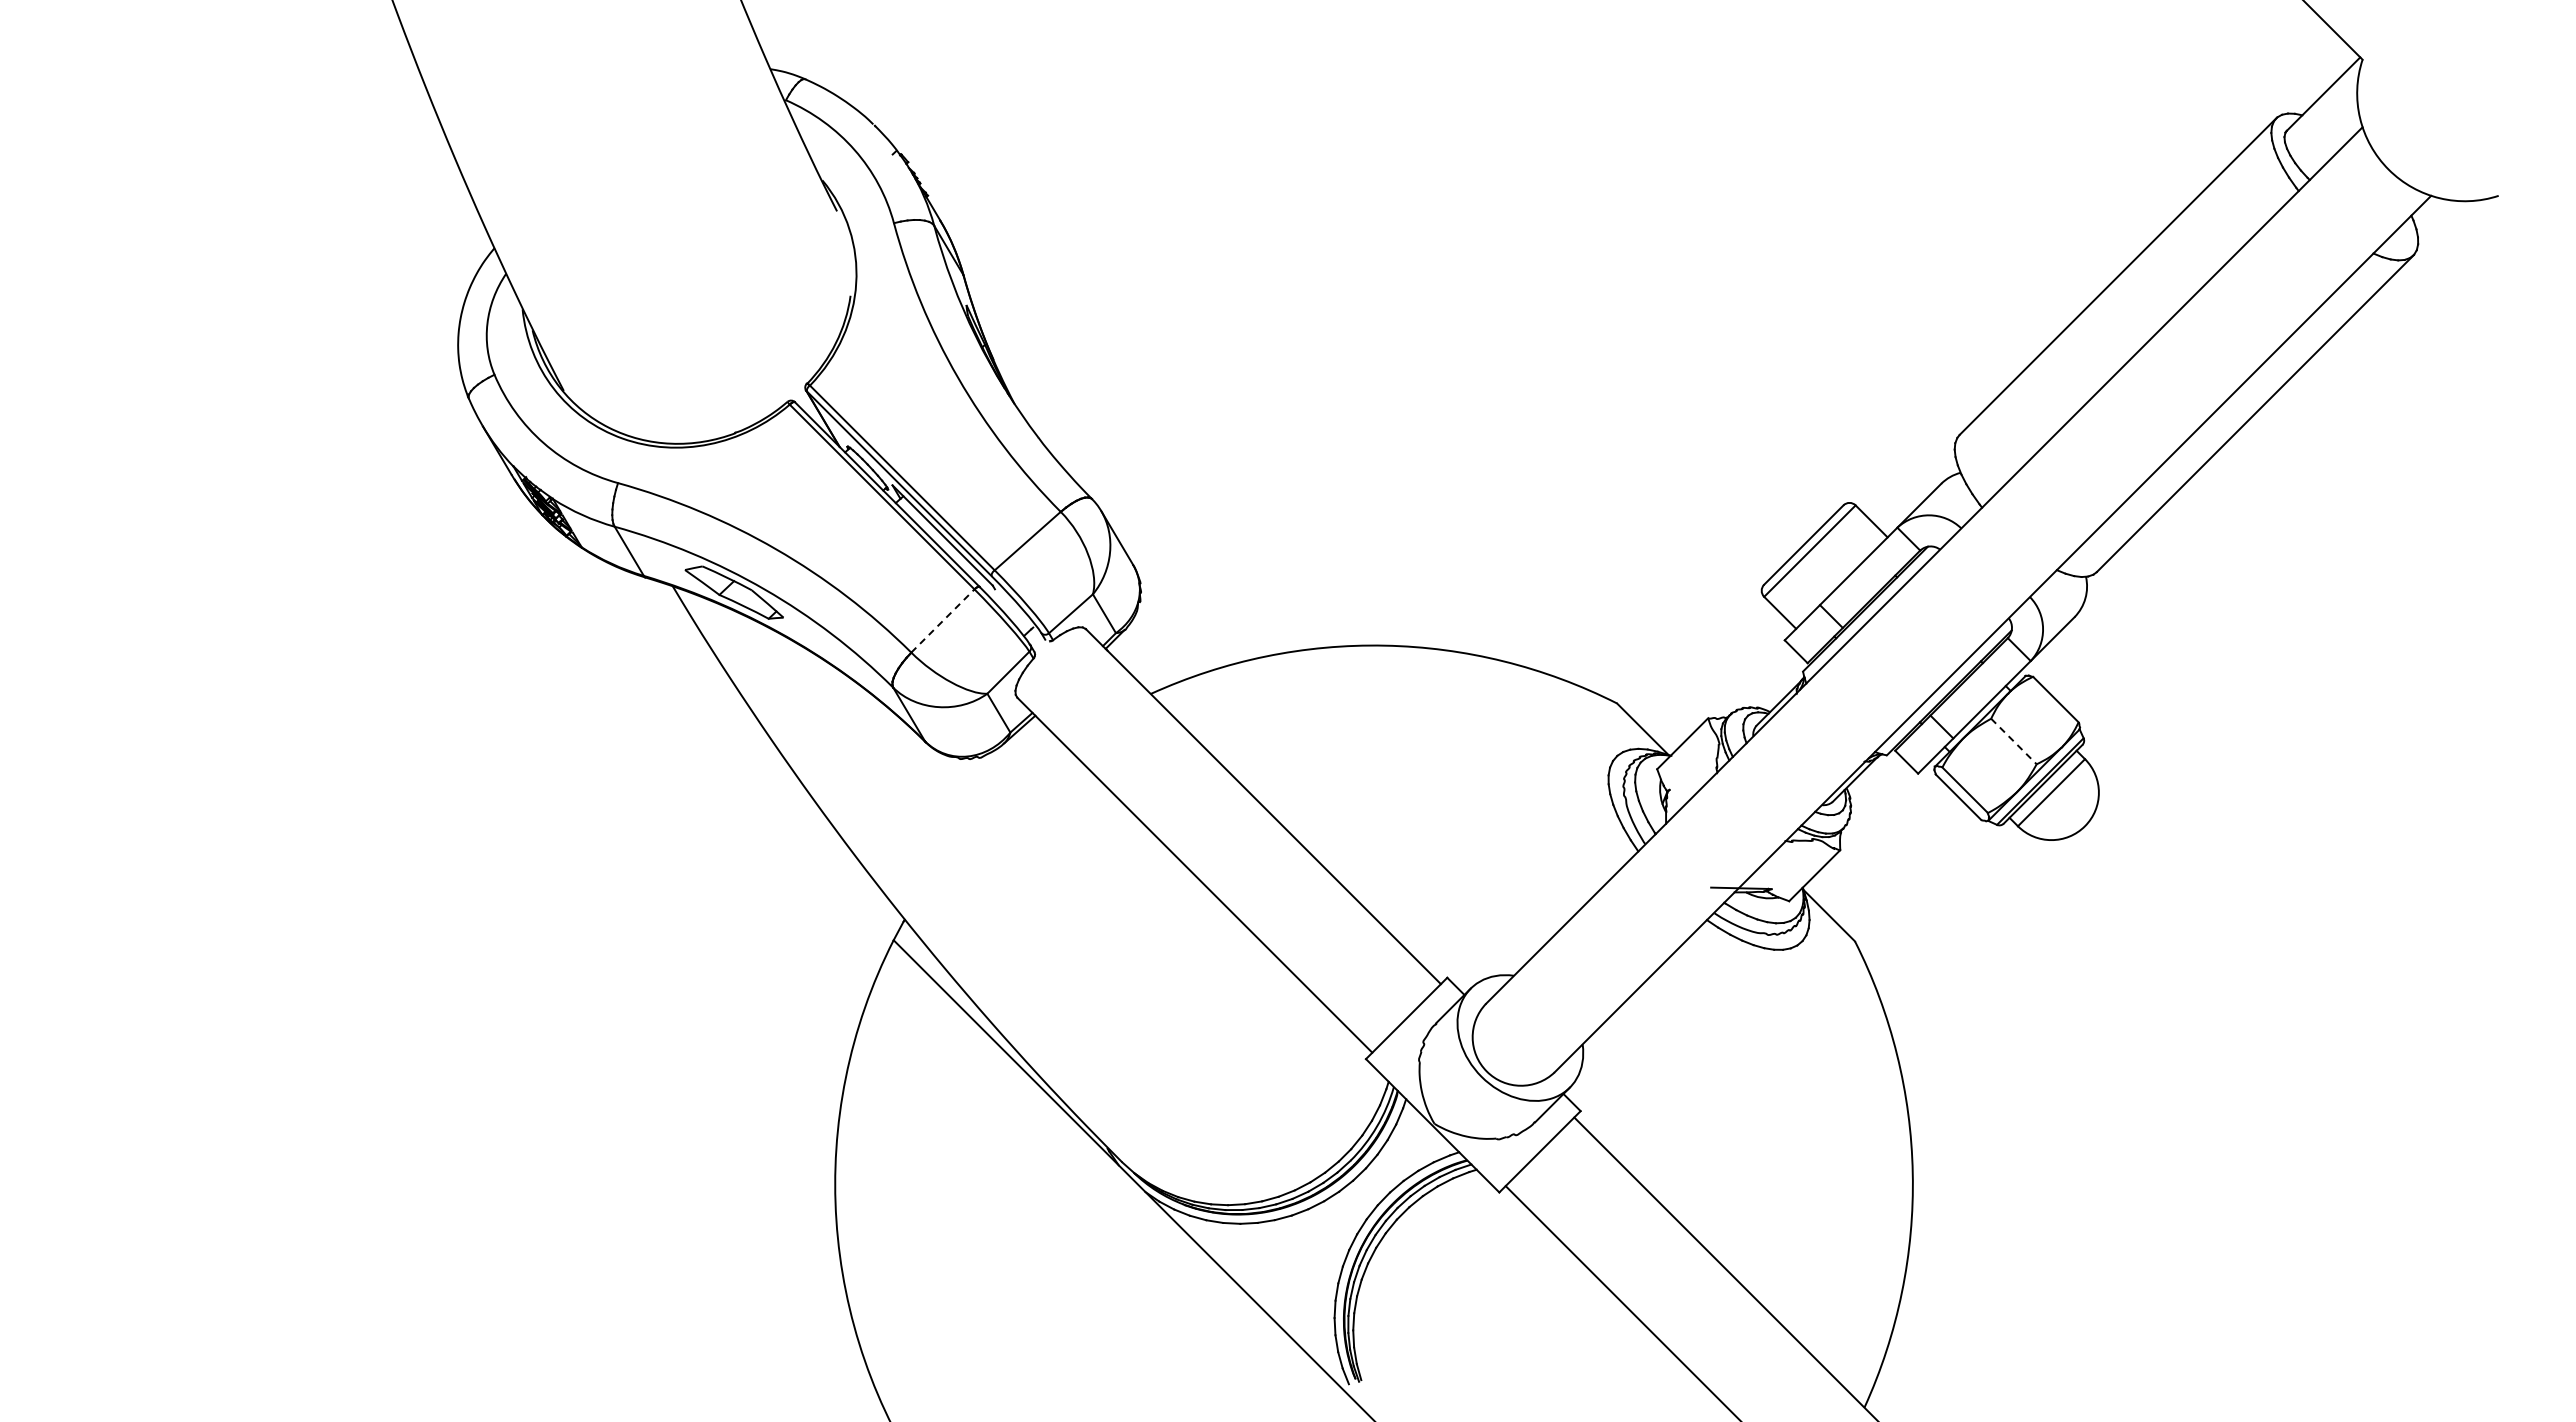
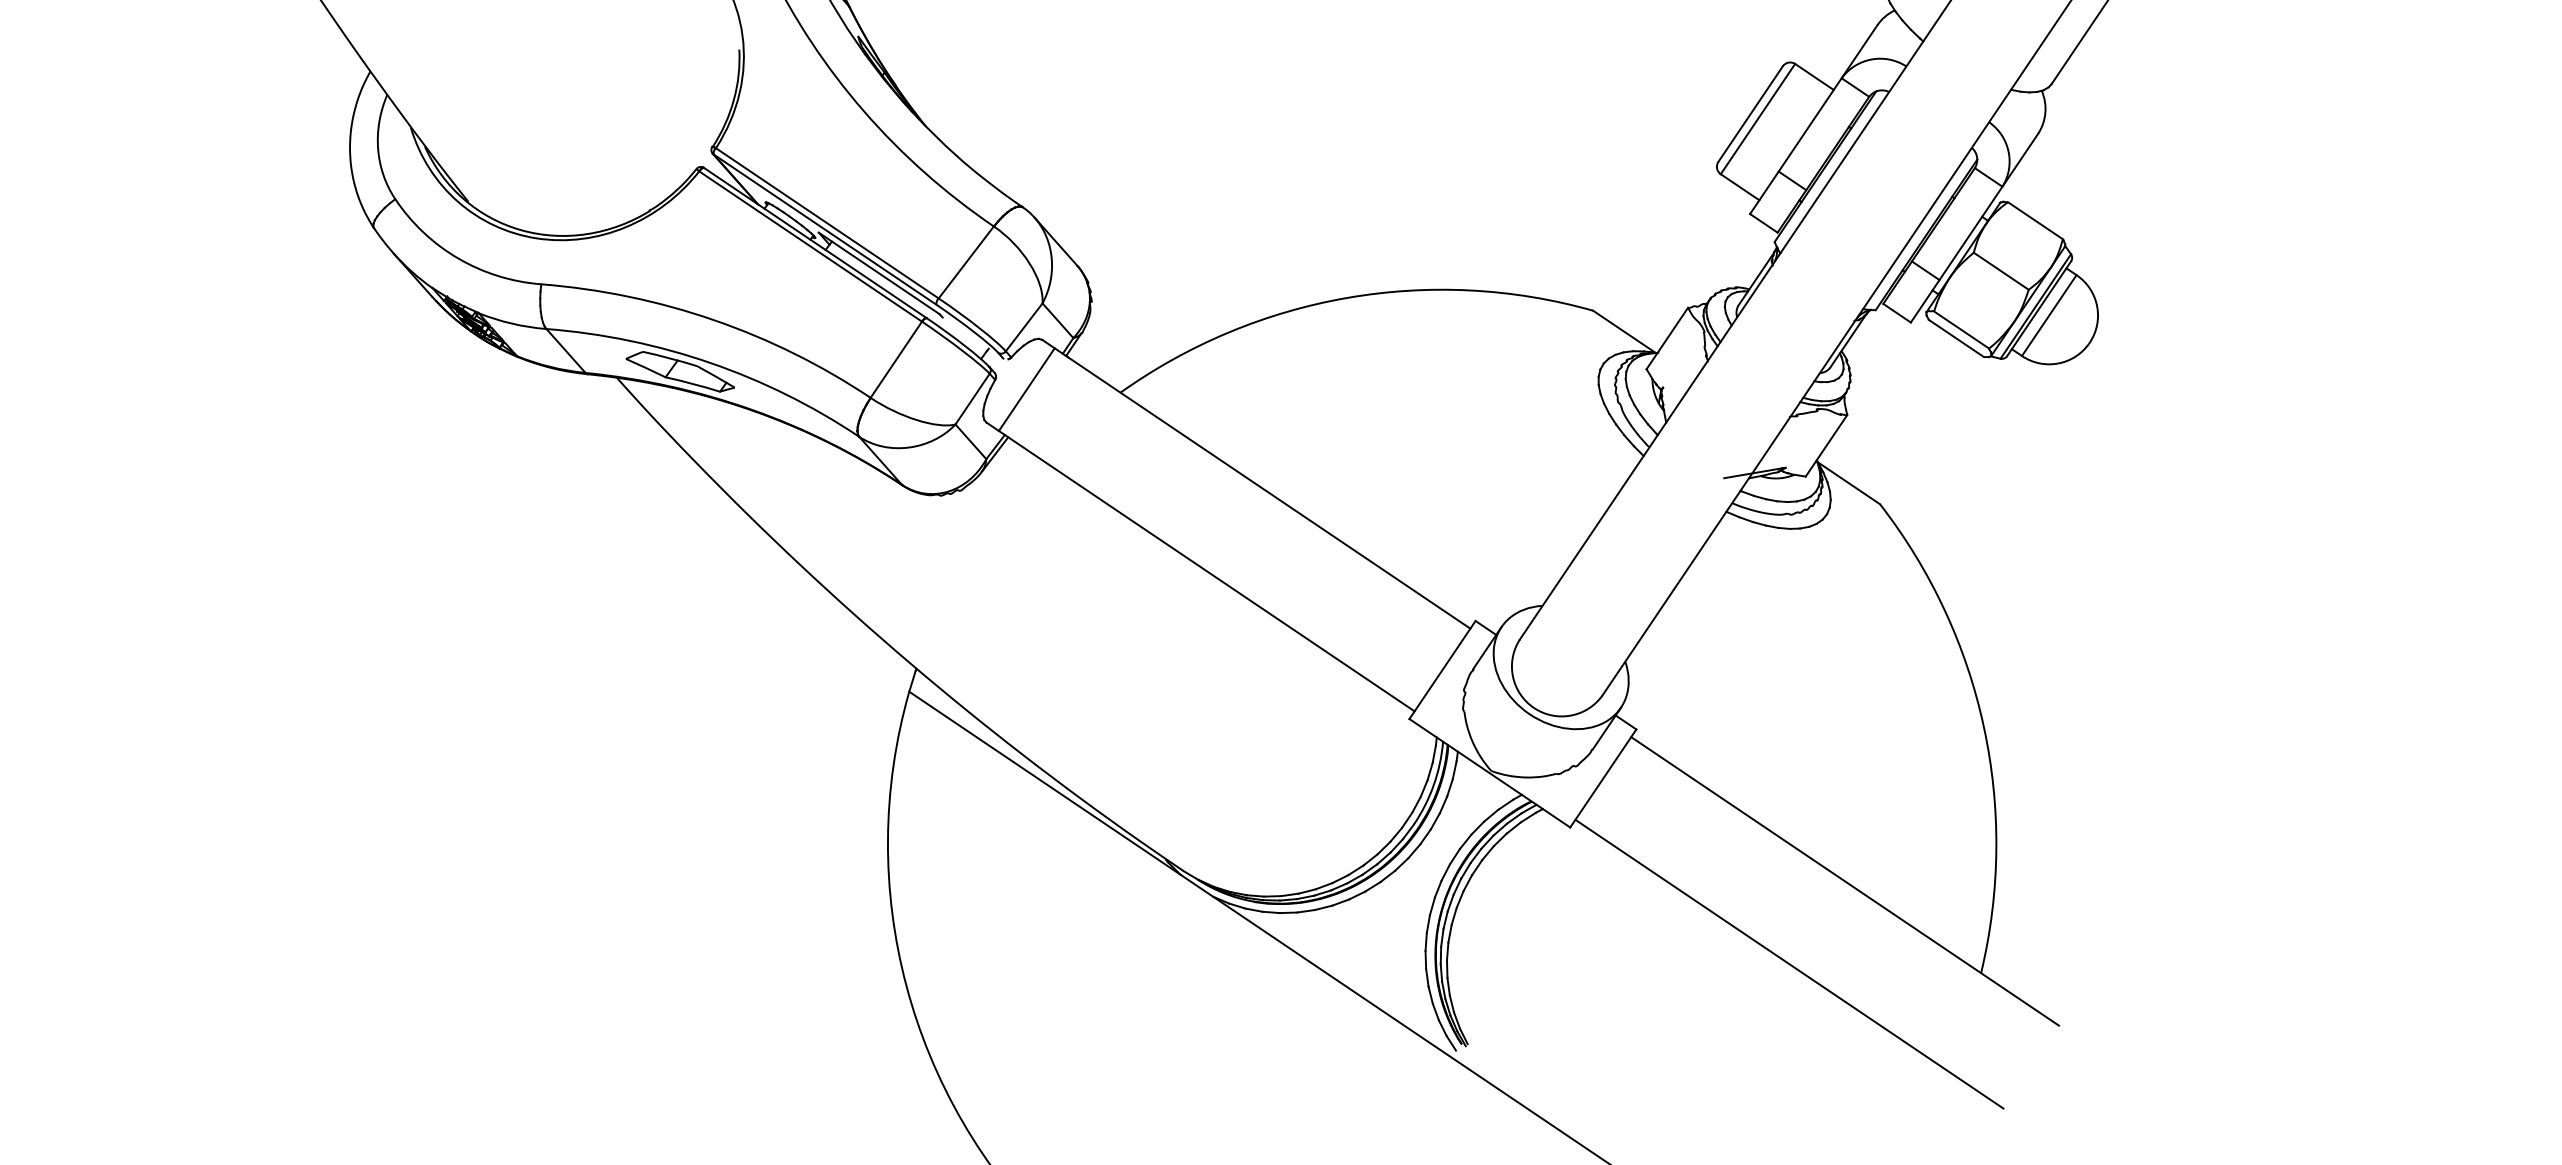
line: (942, 621) -> (896, 360), dashed -> solid
line: (1061, 673) -> (1026, 389), added
line: (2014, 741) -> (2001, 271), dashed -> solid

